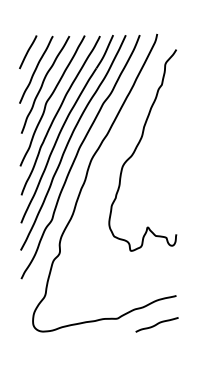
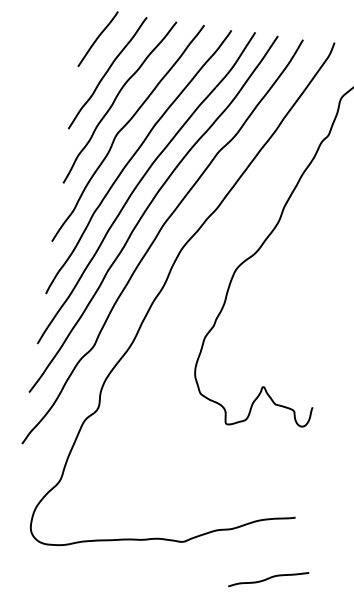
curve: (156, 324) -> (267, 578), moved

